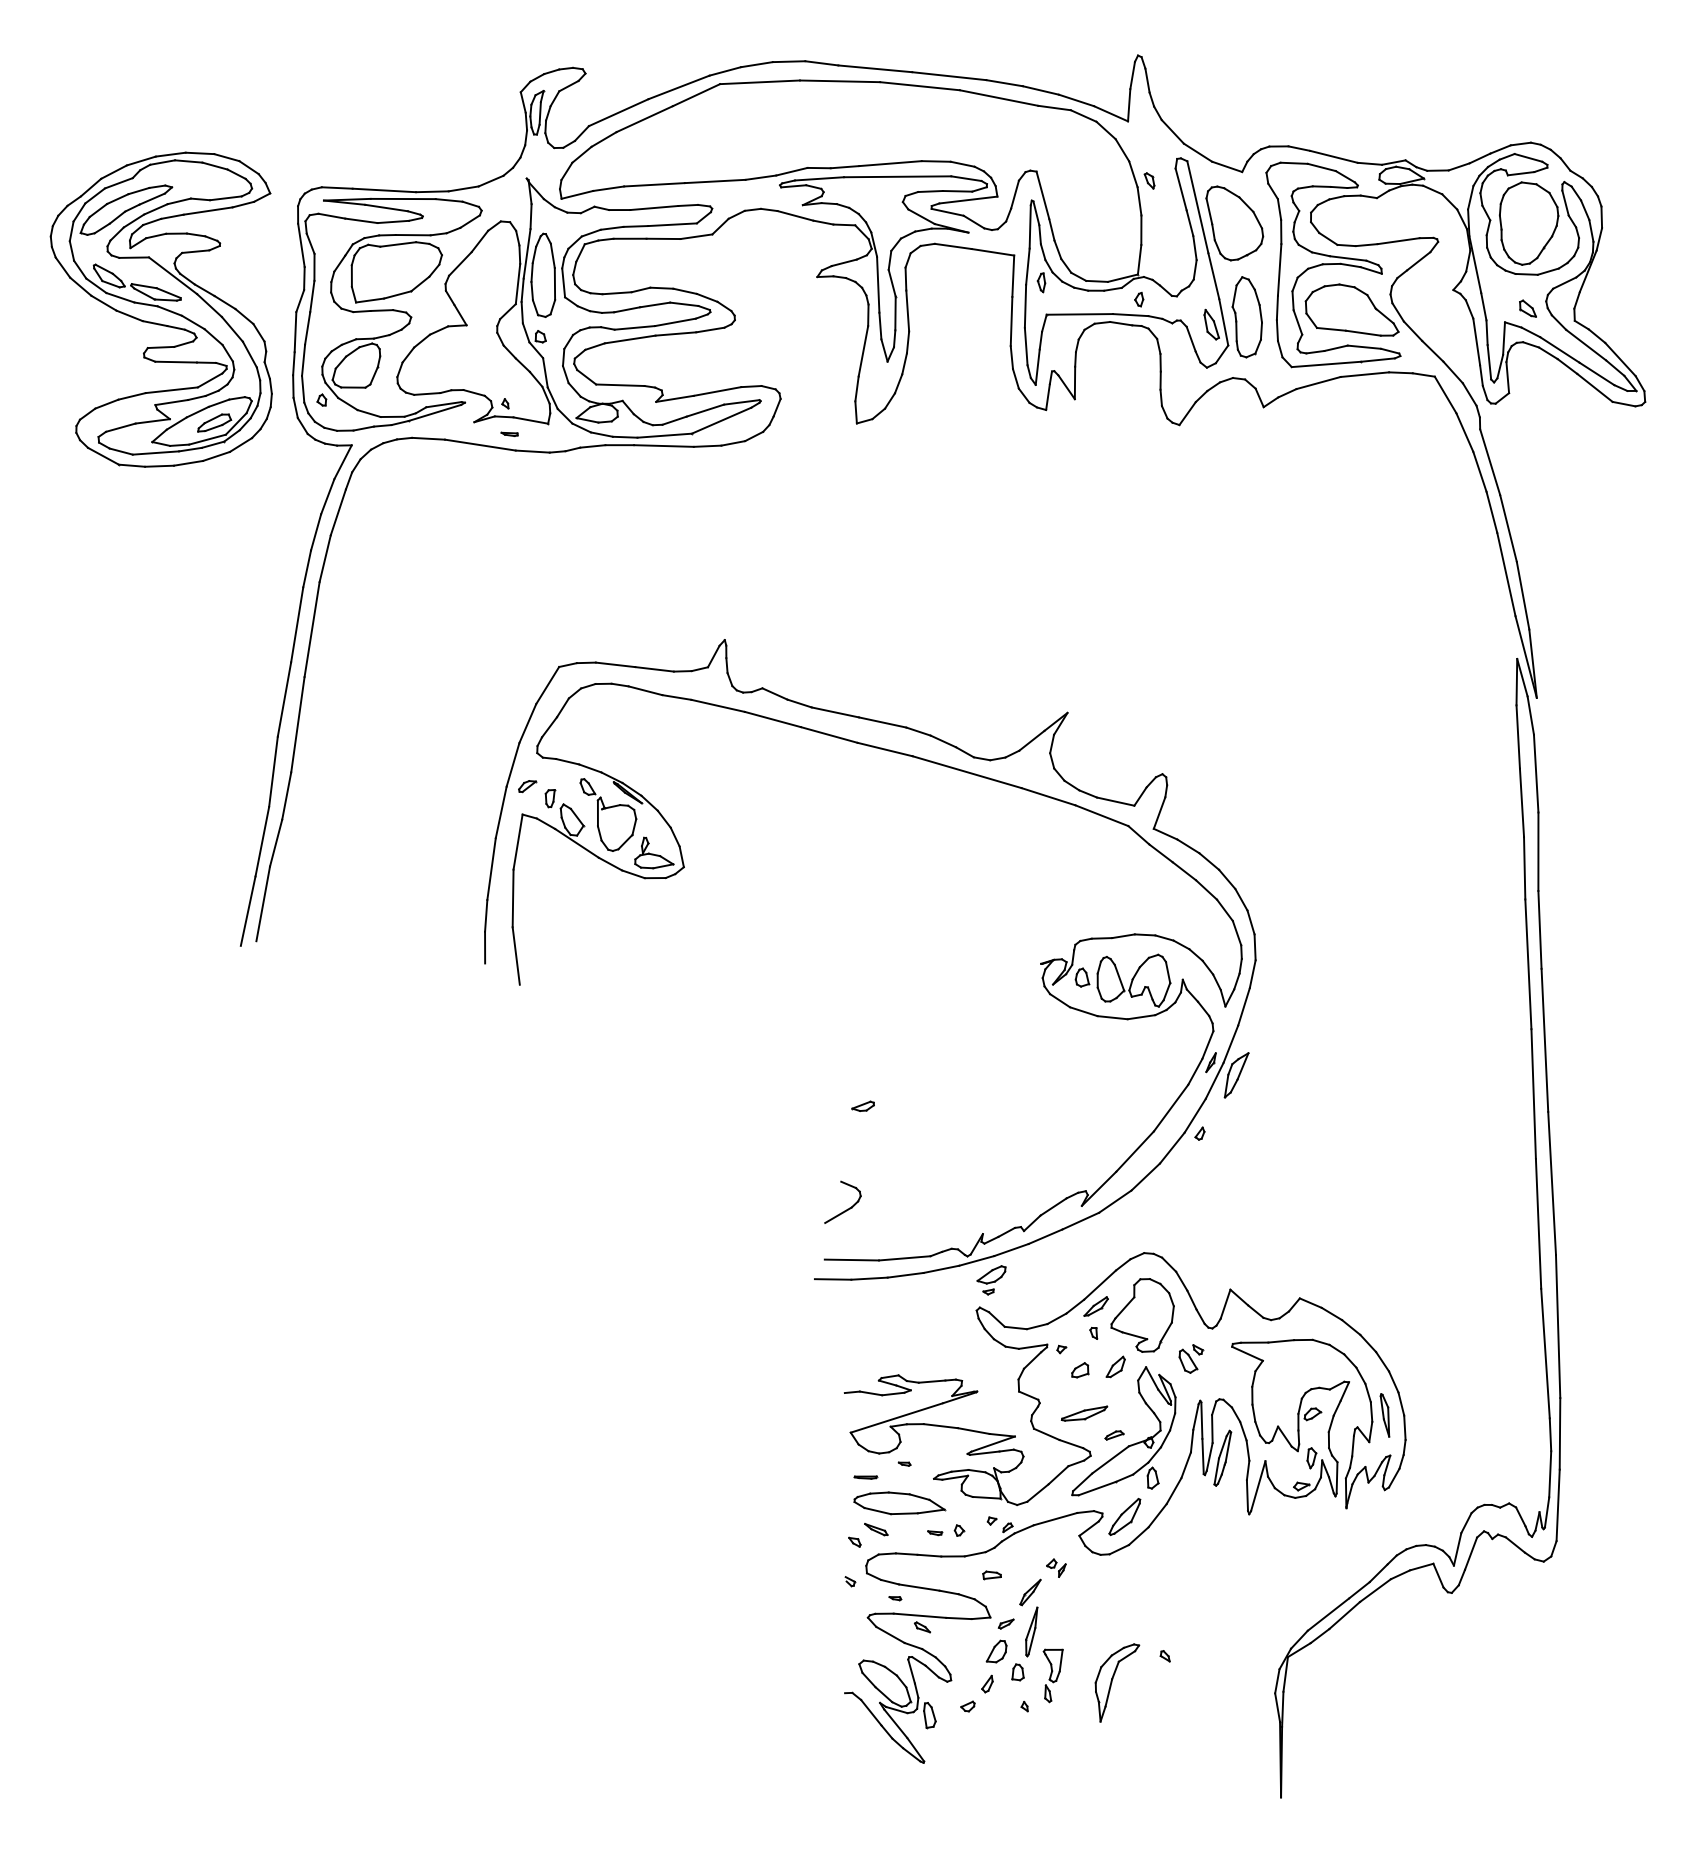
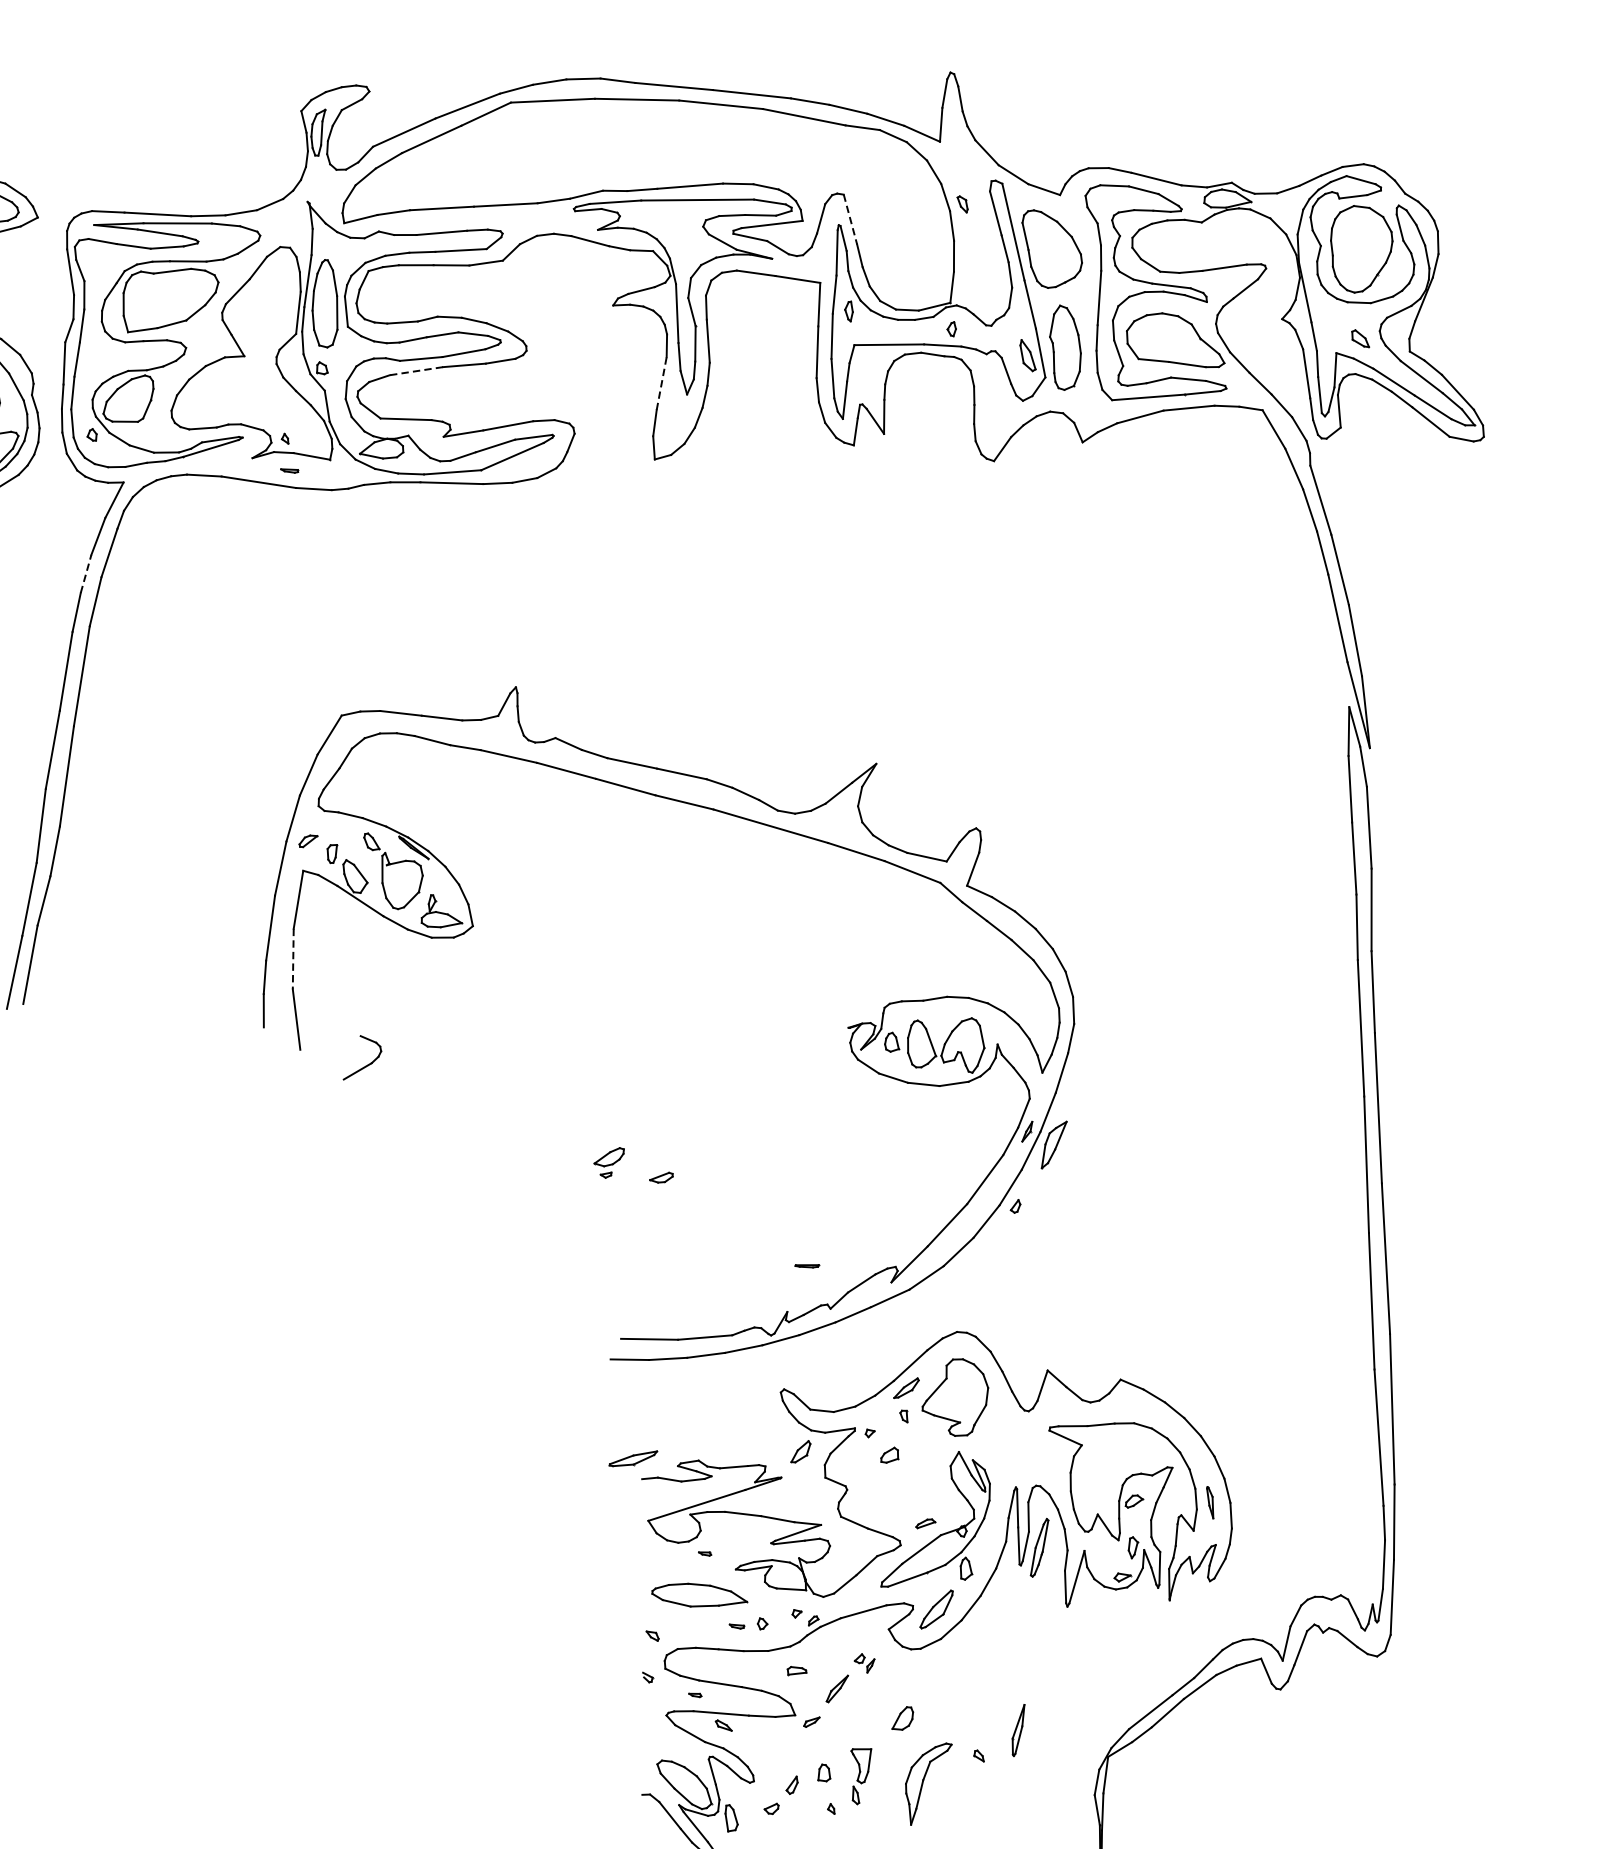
line: (1042, 195) -> (850, 219), solid -> dashed
line: (630, 339) -> (416, 371), solid -> dashed
line: (863, 351) -> (661, 383), solid -> dashed
line: (316, 532) -> (86, 574), solid -> dashed
line: (513, 898) -> (293, 959), solid -> dashed
part: (847, 1208) -> (367, 1064), moved
part: (991, 1280) -> (609, 1163), moved
part: (1191, 1358) -> (1006, 1442), removed
part: (1115, 1366) -> (800, 1451), moved
part: (1084, 1413) -> (633, 1458), moved
part: (1384, 1415) -> (1209, 1502), size x0.7
line: (865, 1477) -> (806, 1266), moved
part: (876, 1529) -> (675, 1622), removed
part: (1031, 1631) -> (1018, 1729), moved
part: (996, 1651) -> (902, 1718), moved

